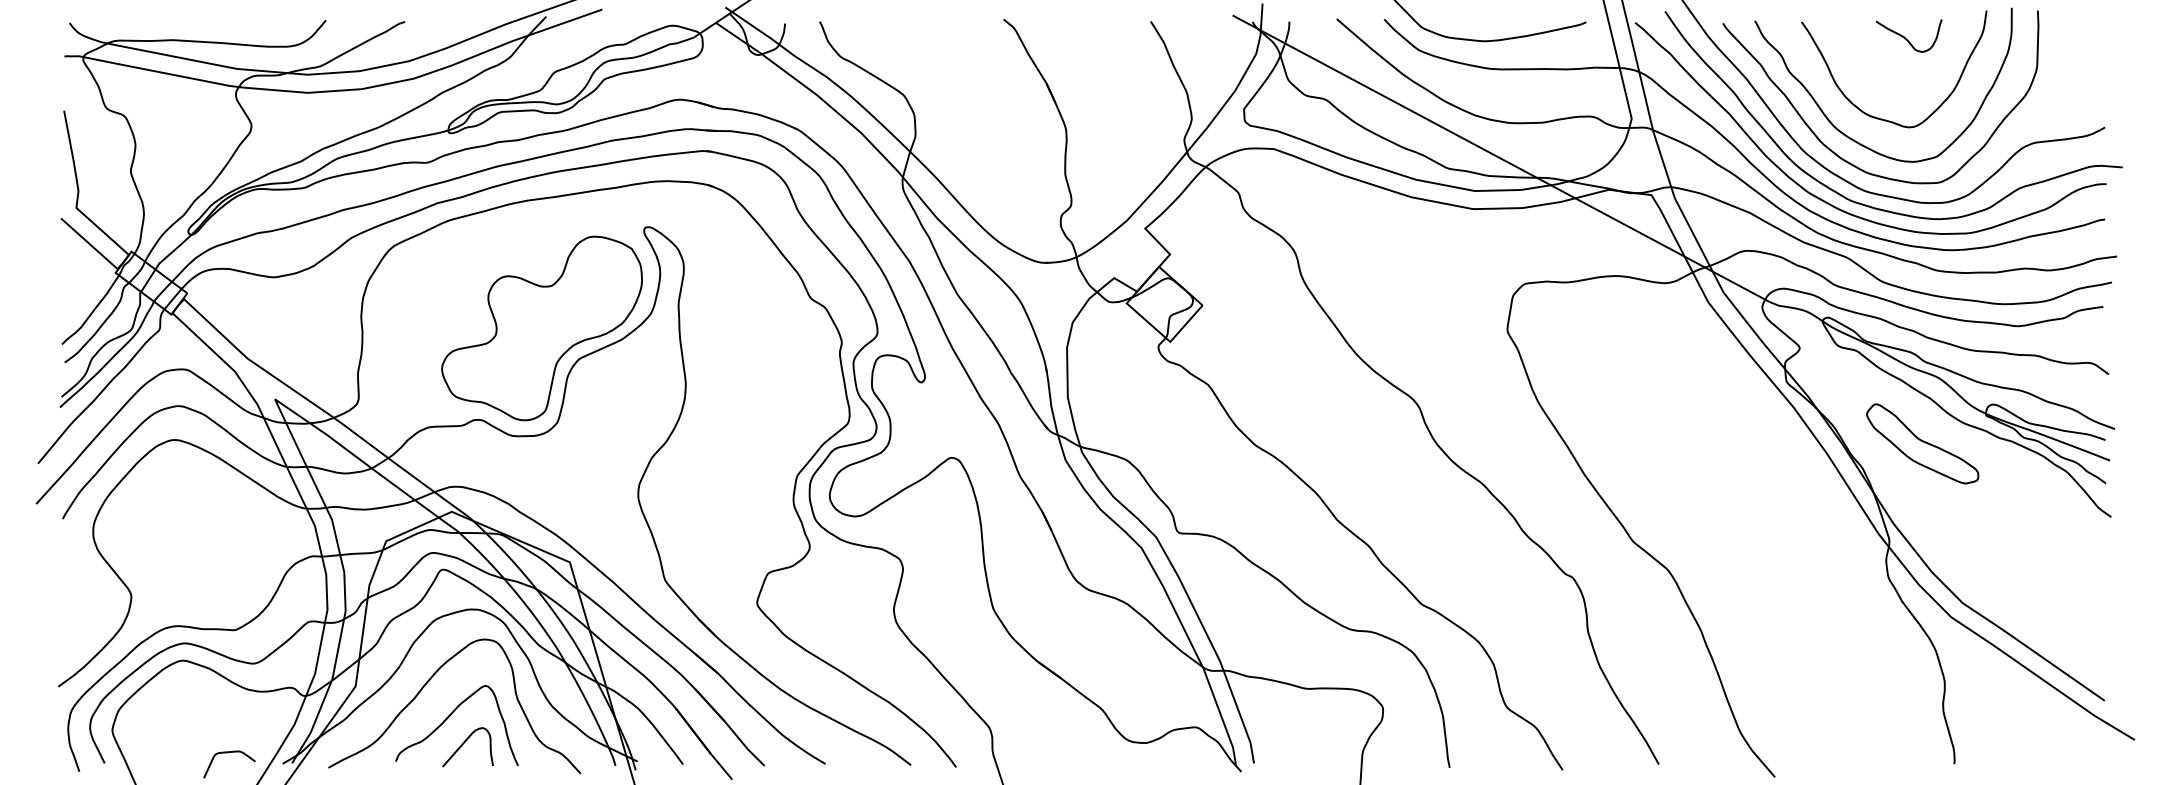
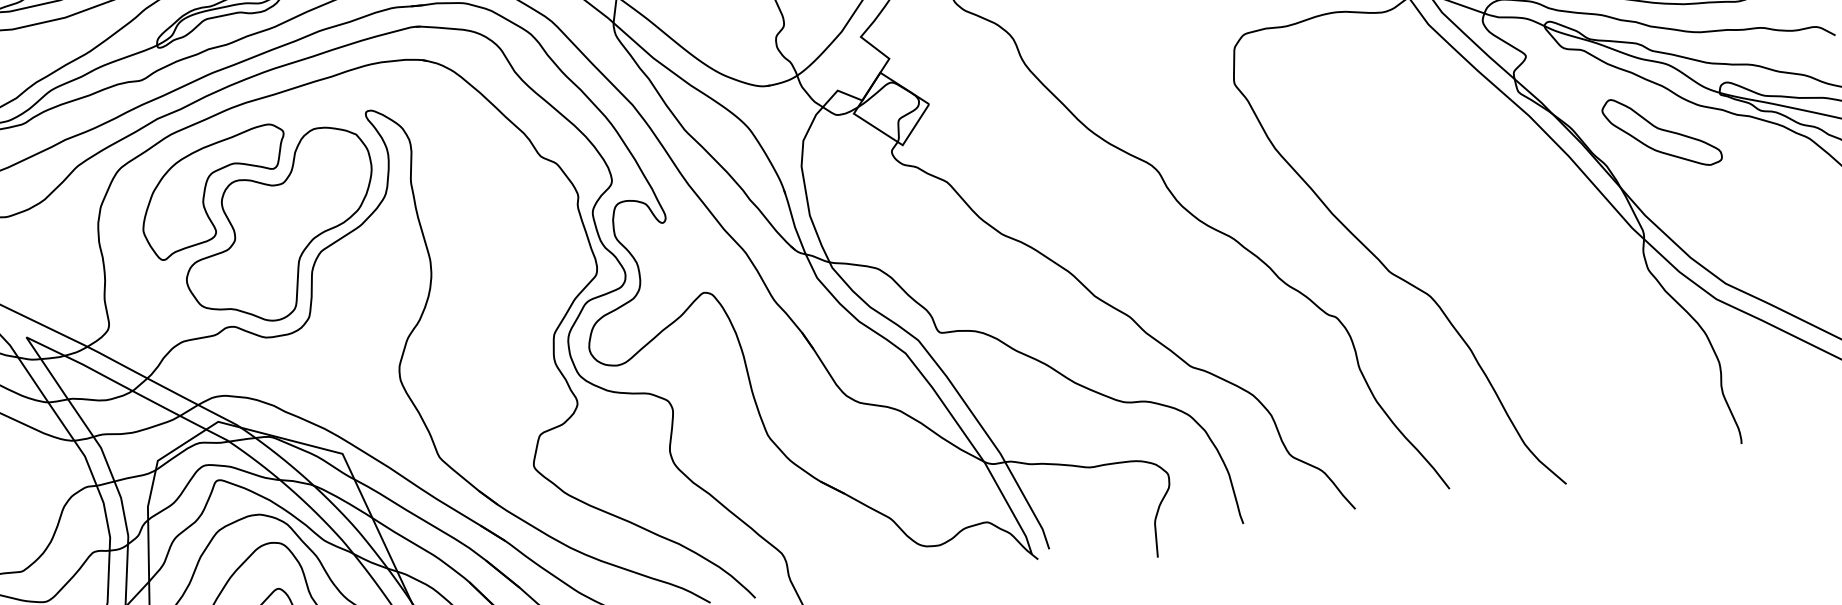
part: (474, 281) -> (205, 190), added

